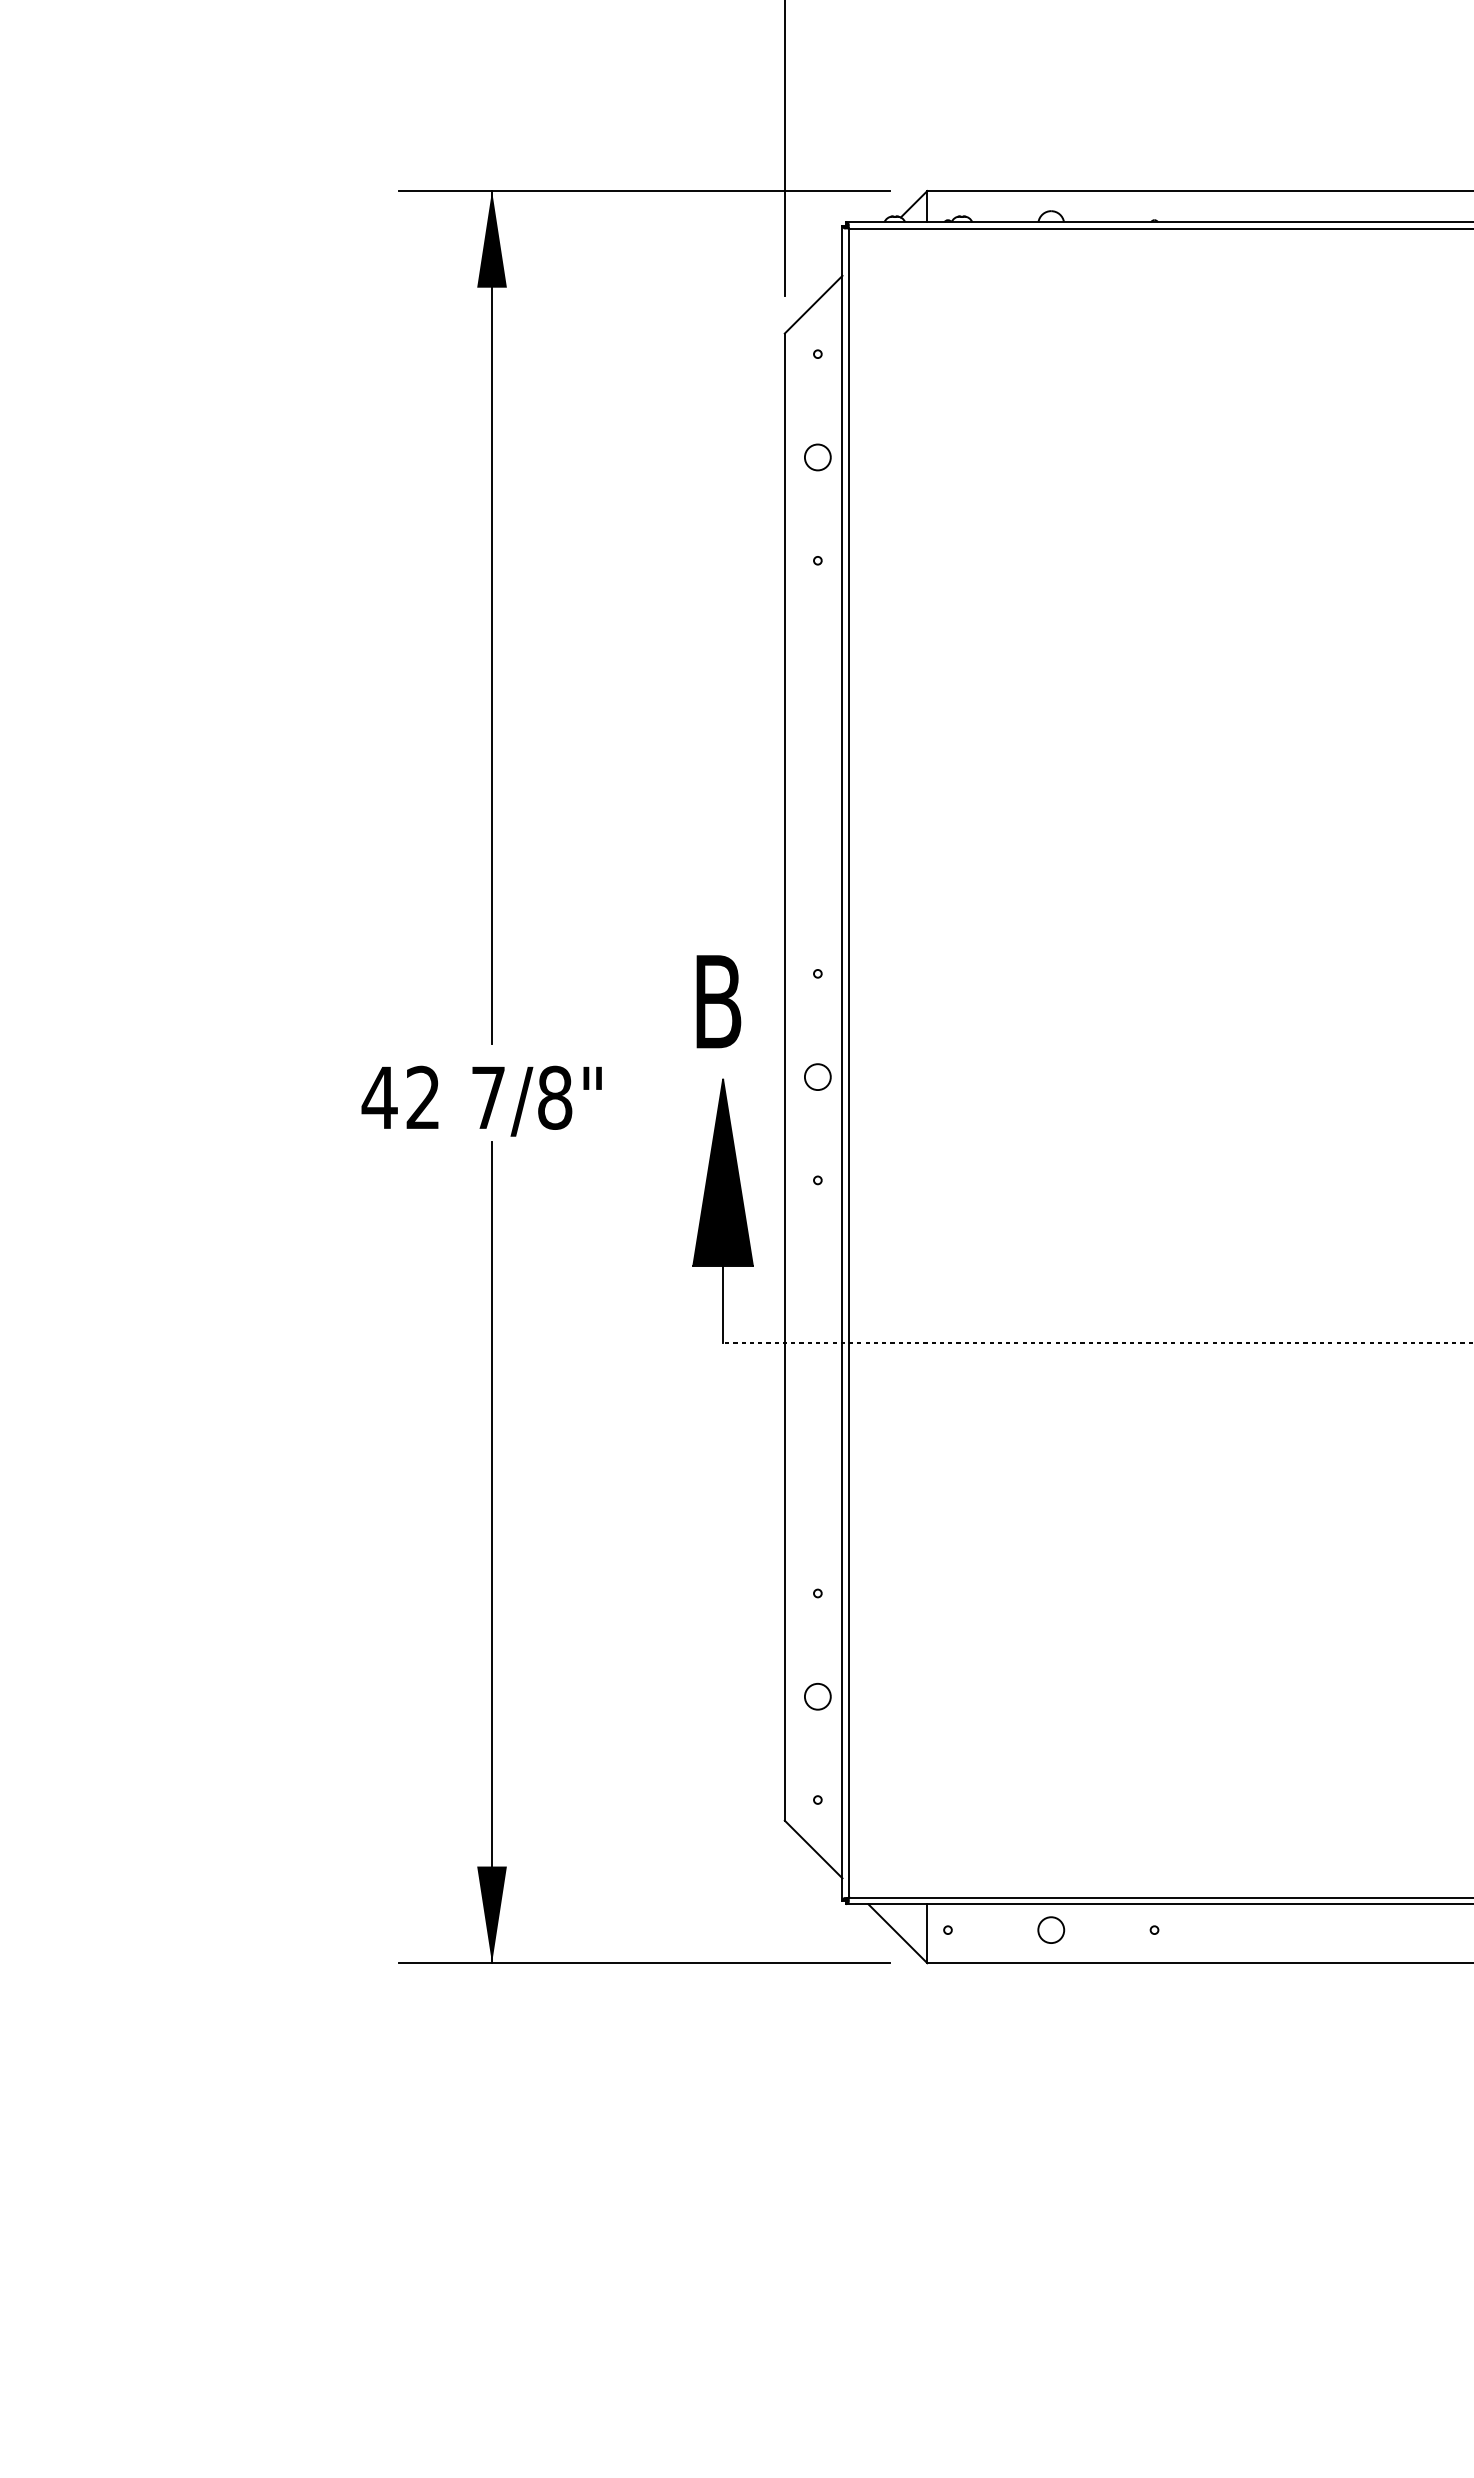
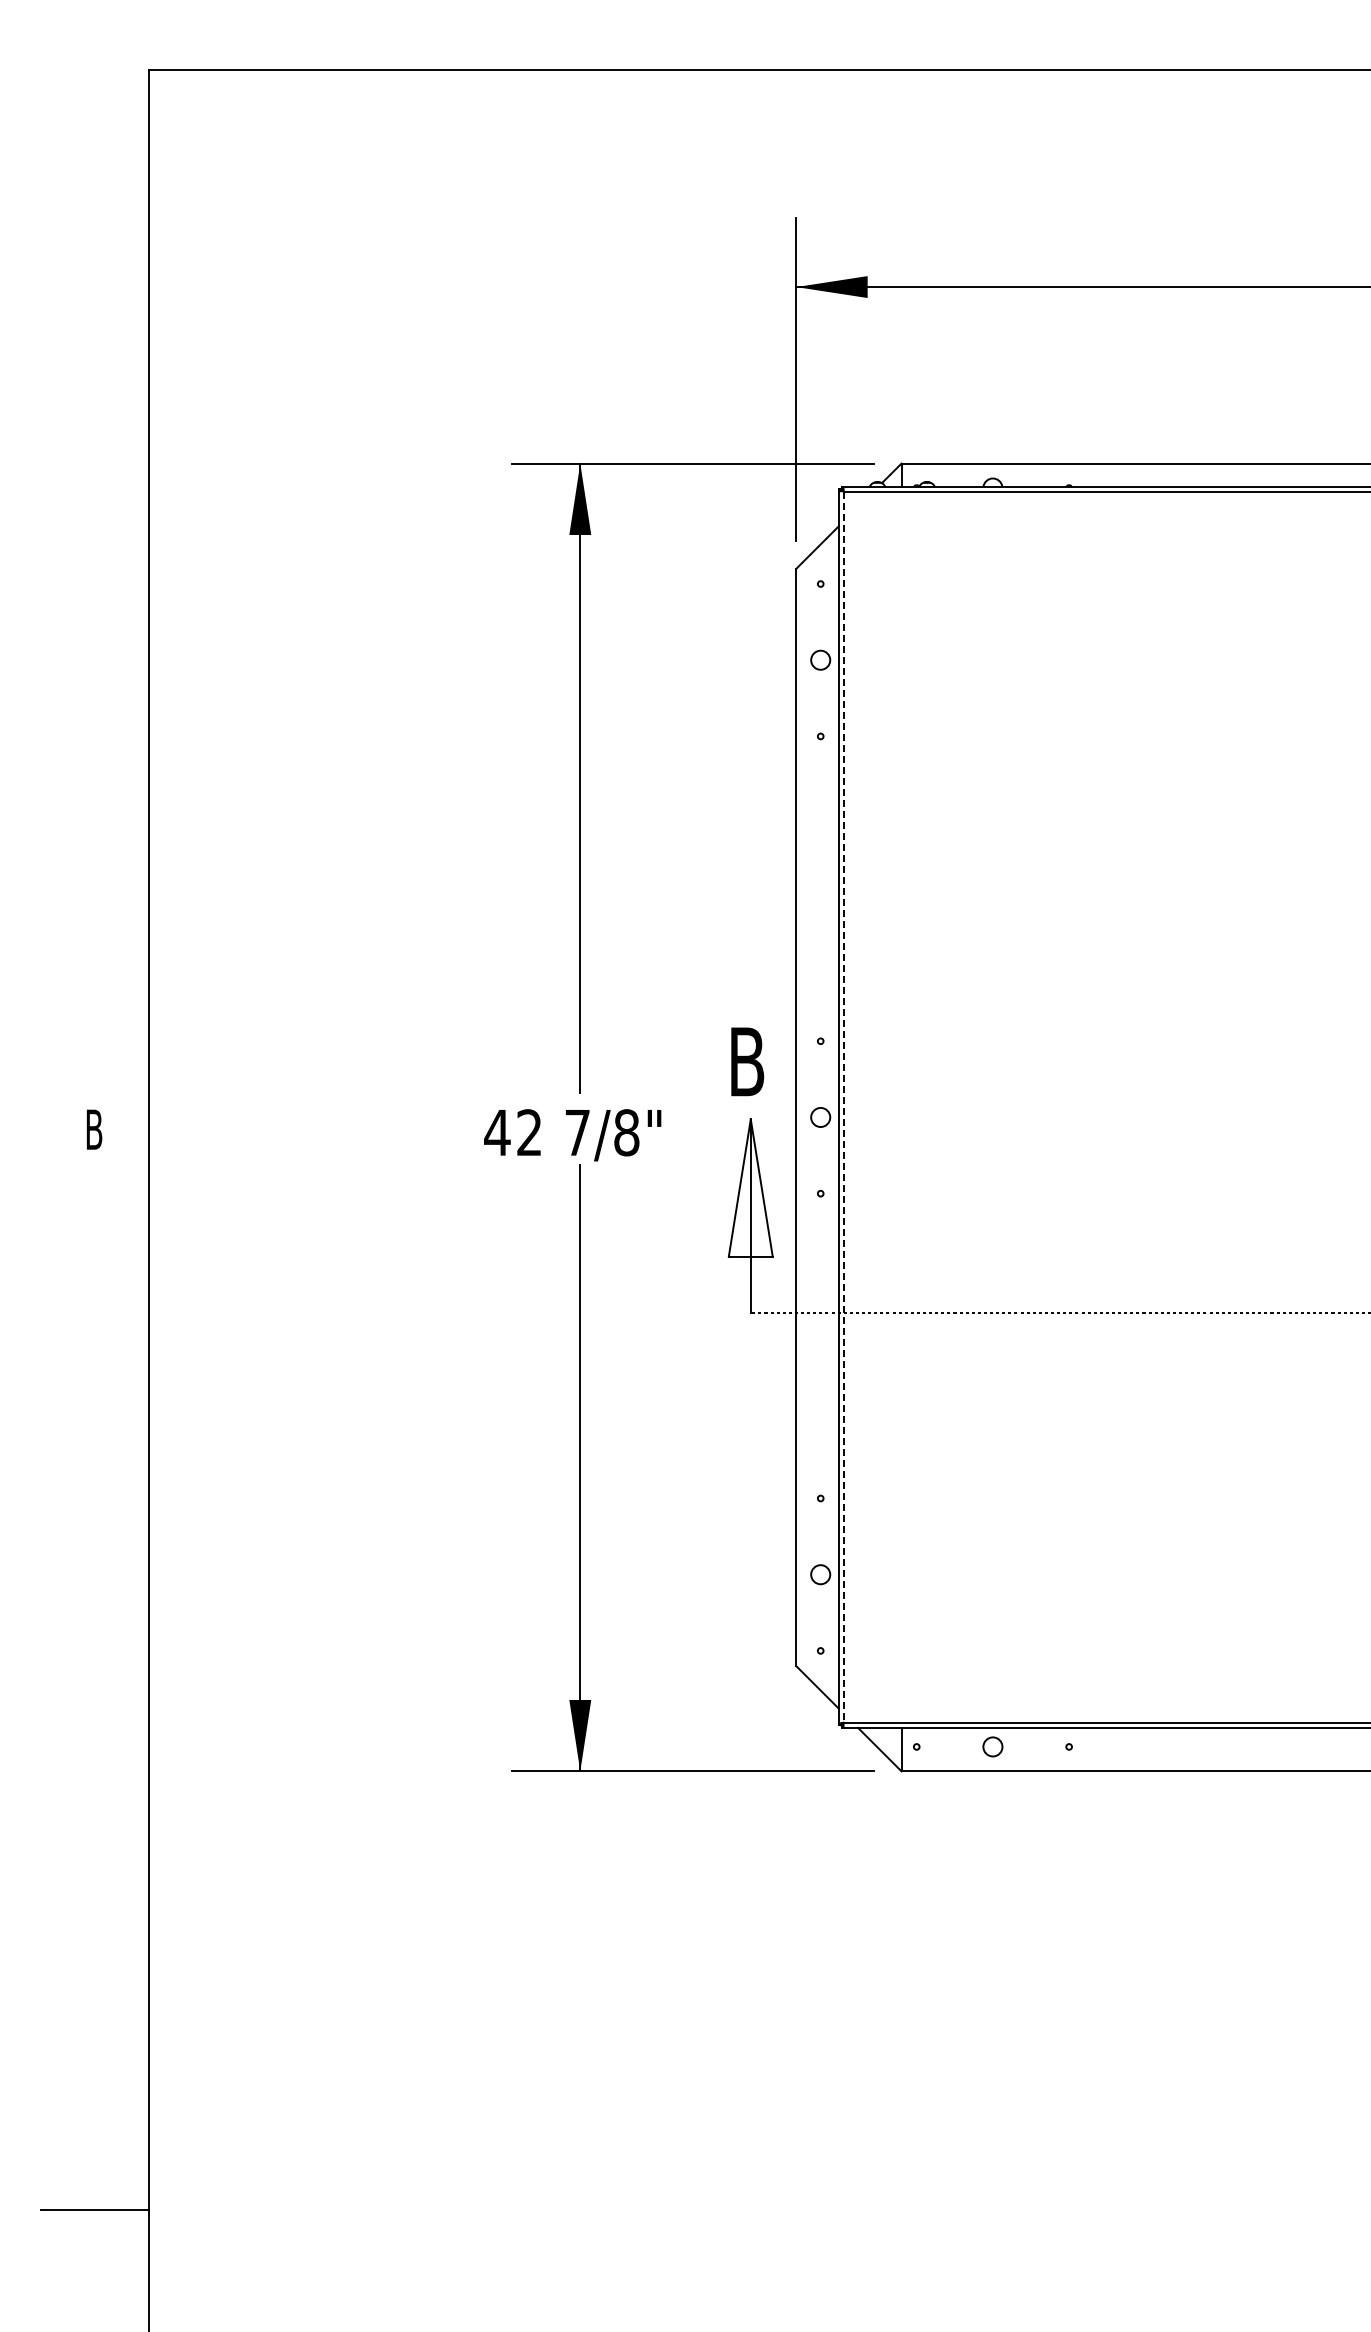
line: (848, 1063) -> (843, 1107), solid -> dashed
fill: (722, 1172) -> (750, 1187), removed

